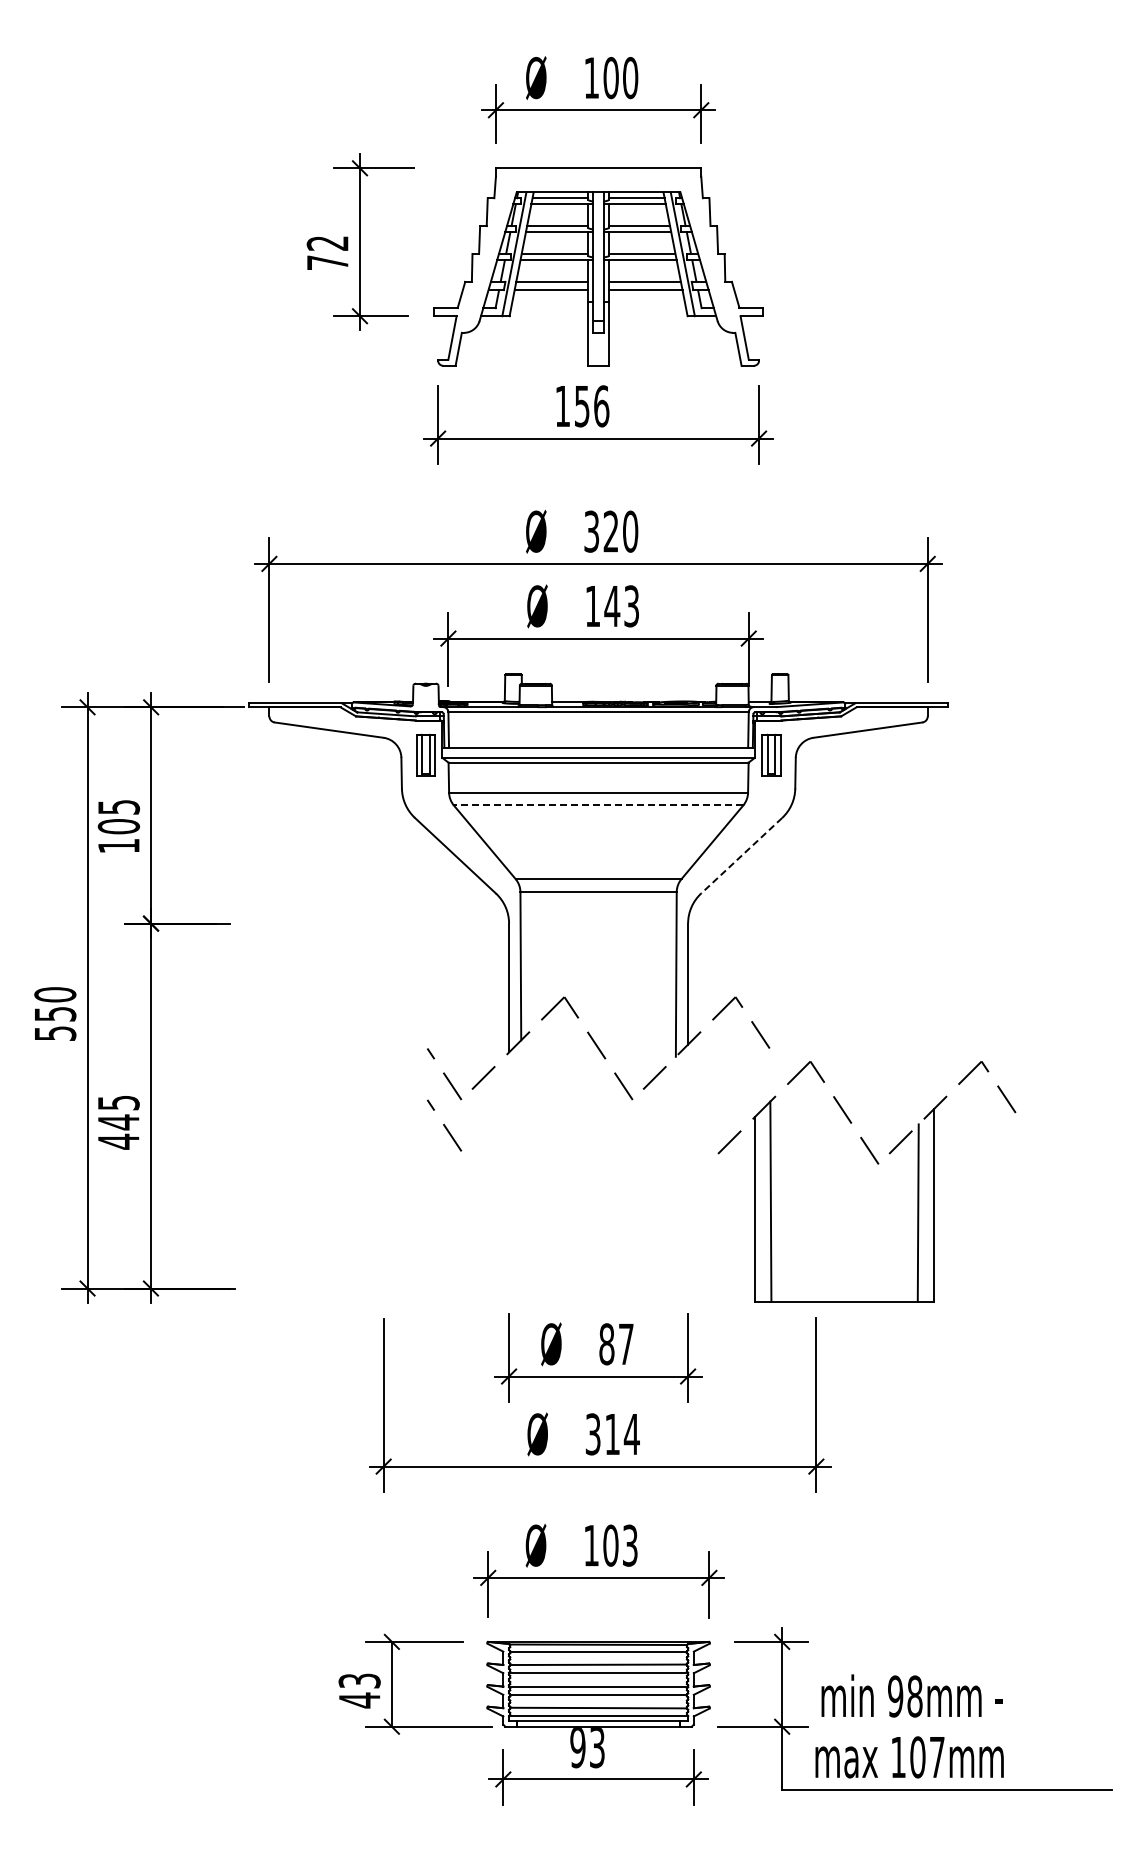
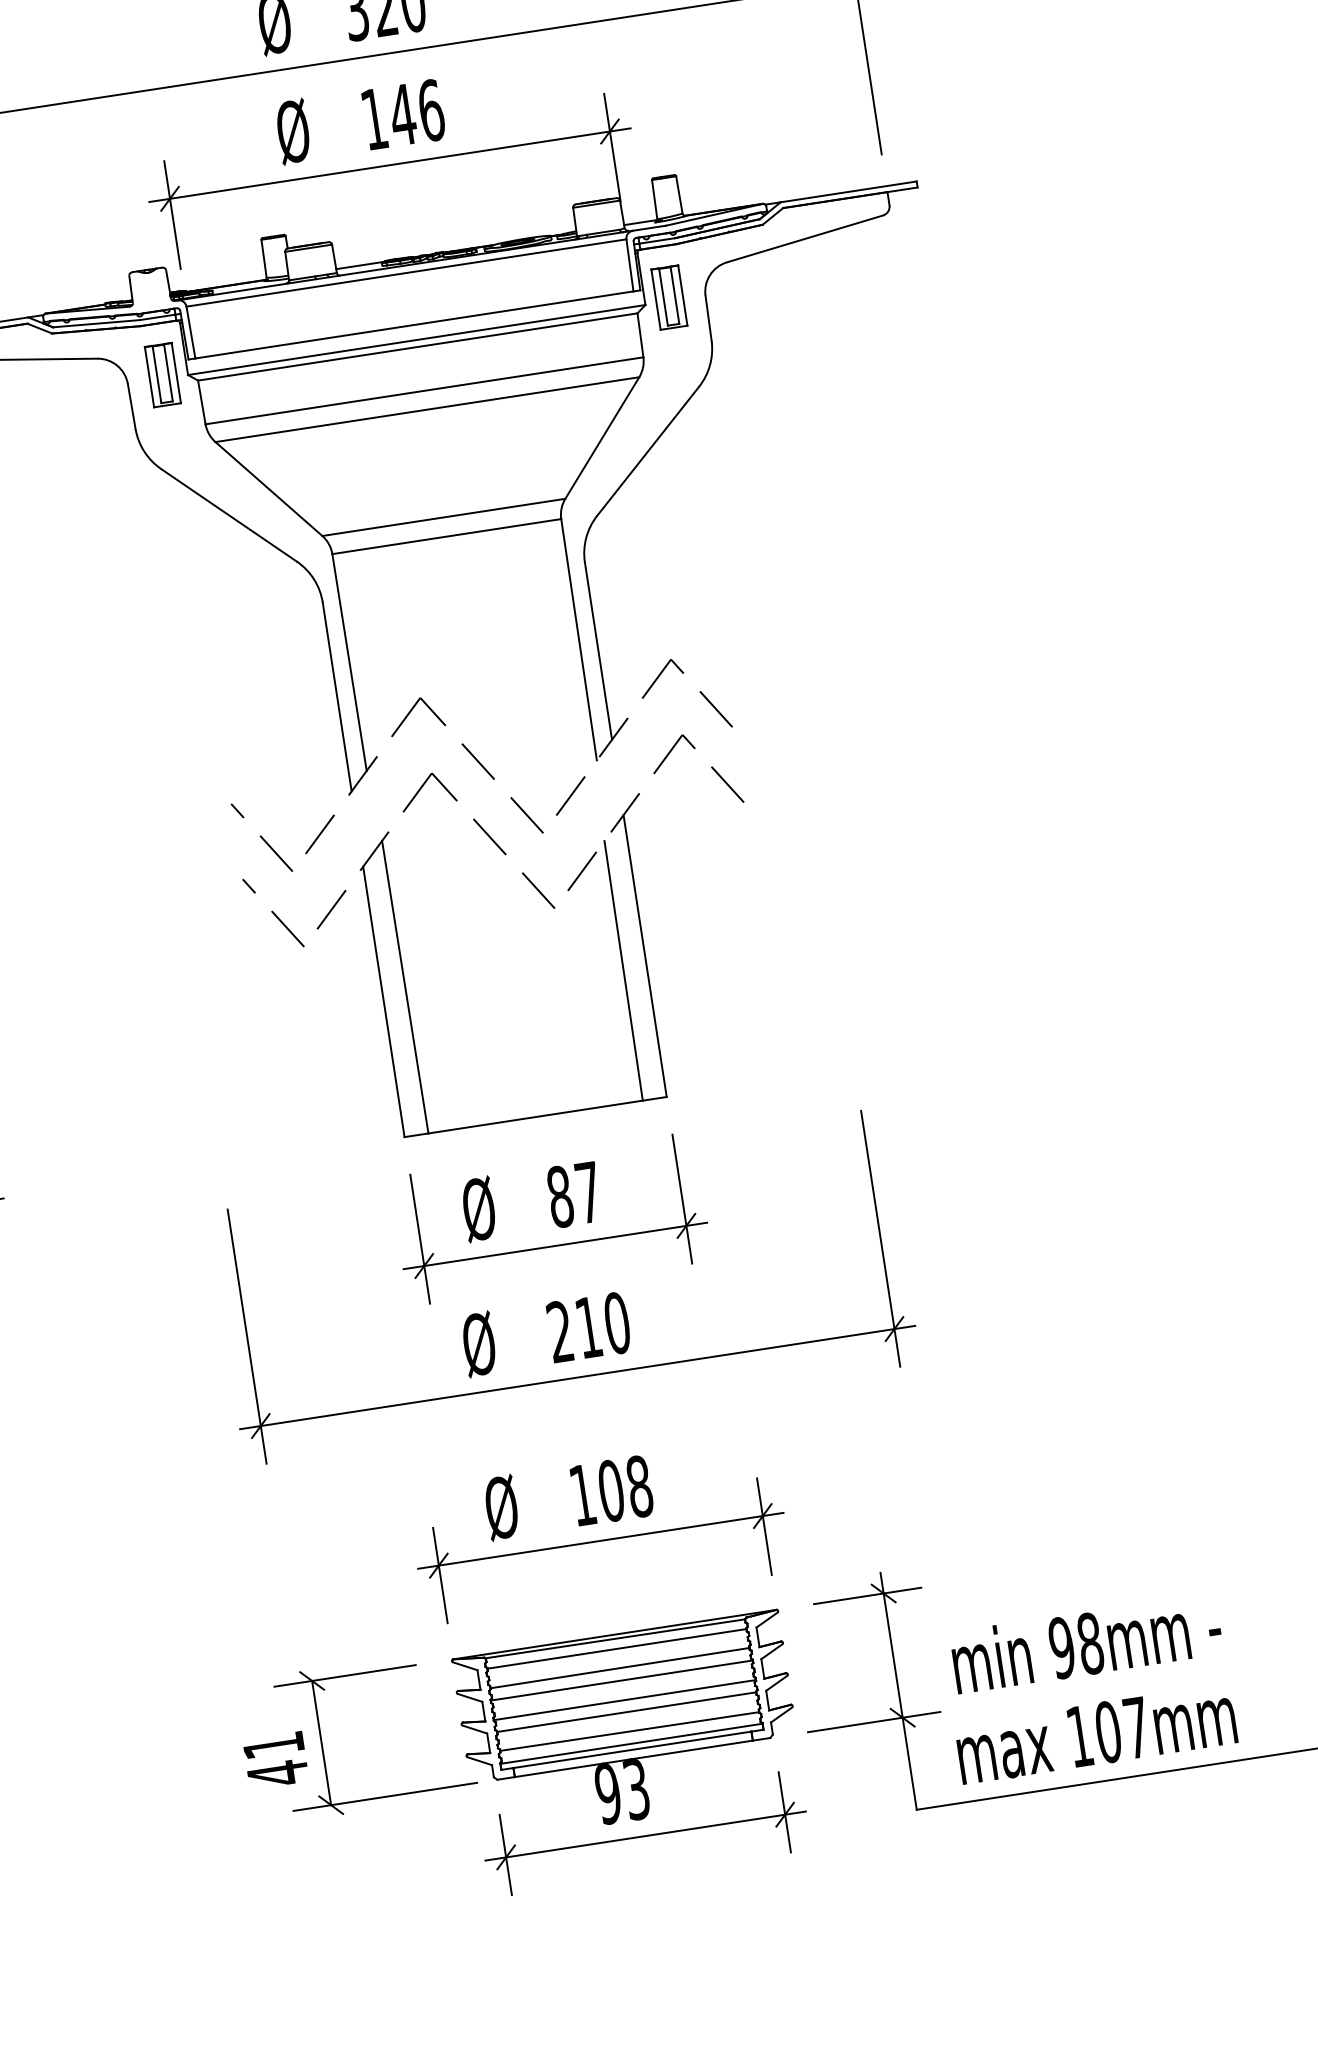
text: (631, 606) -> (430, 110), 143 -> 146
line: (598, 805) -> (427, 409), dashed -> solid
line: (741, 856) -> (648, 452), dashed -> solid
part: (877, 1164) -> (553, 909), moved
text: (612, 1434) -> (588, 1327), 314 -> 210
text: (629, 1545) -> (638, 1486), 103 -> 108
text: (359, 1680) -> (273, 1744), 43 -> 41

